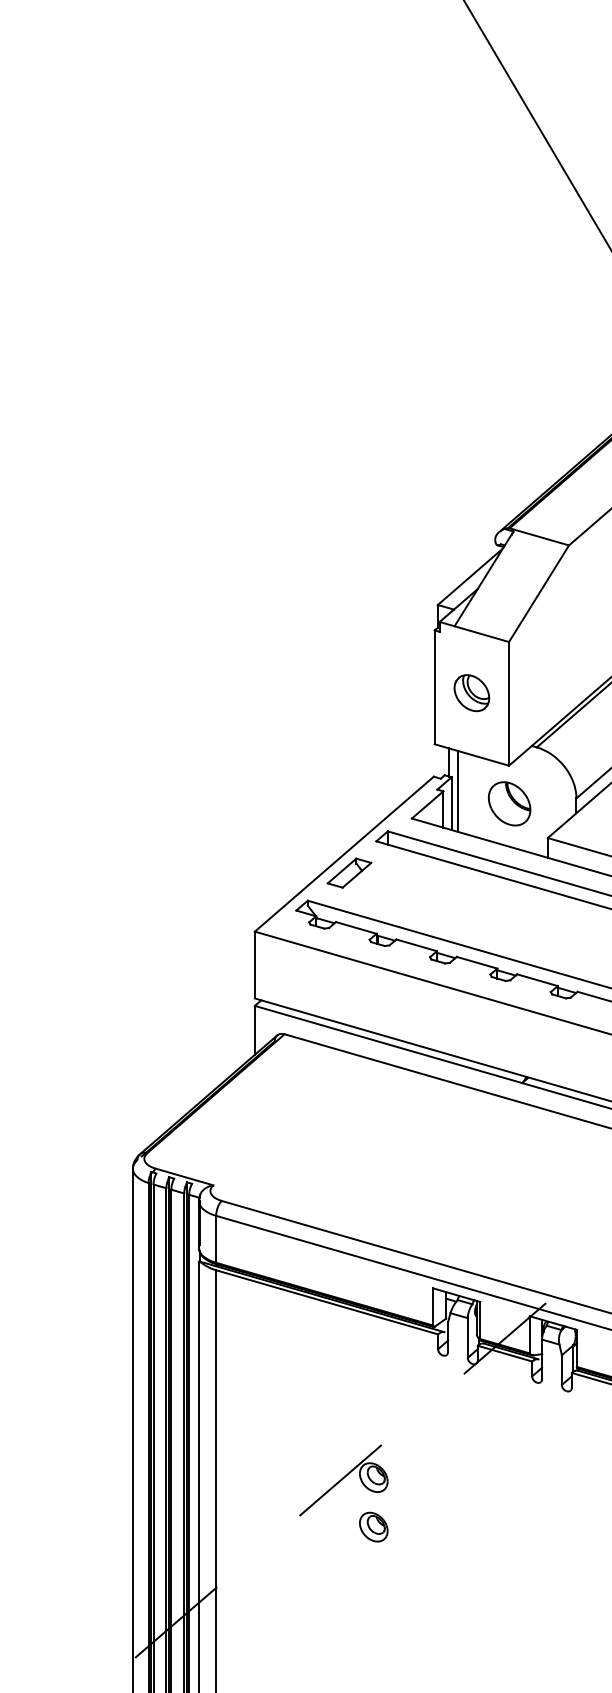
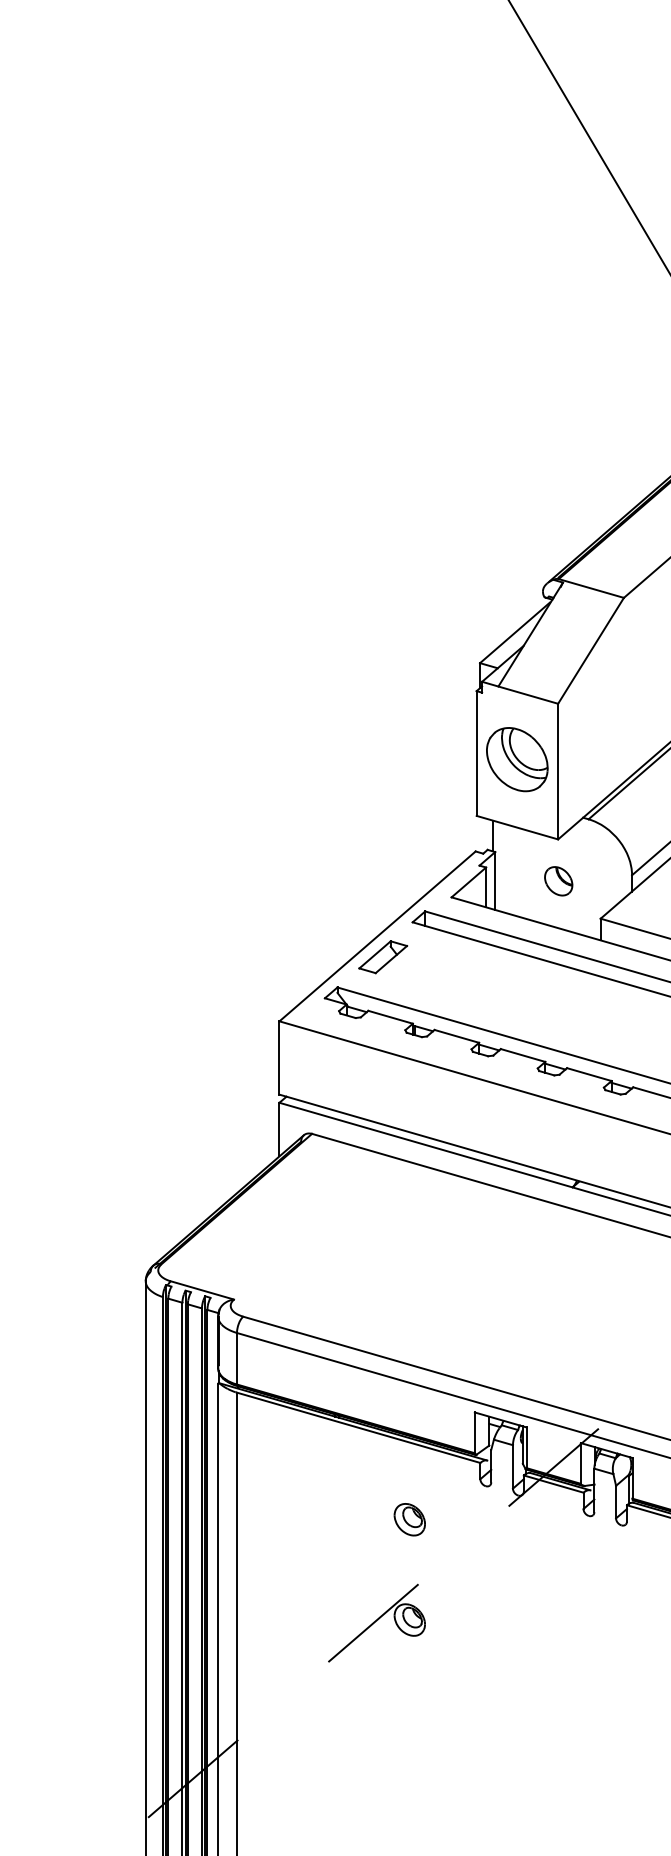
part: (471, 693) -> (516, 760), size x1.6
line: (457, 790) -> (501, 866), removed
part: (509, 803) -> (558, 880), size x0.6
part: (373, 1526) -> (409, 1519), moved

